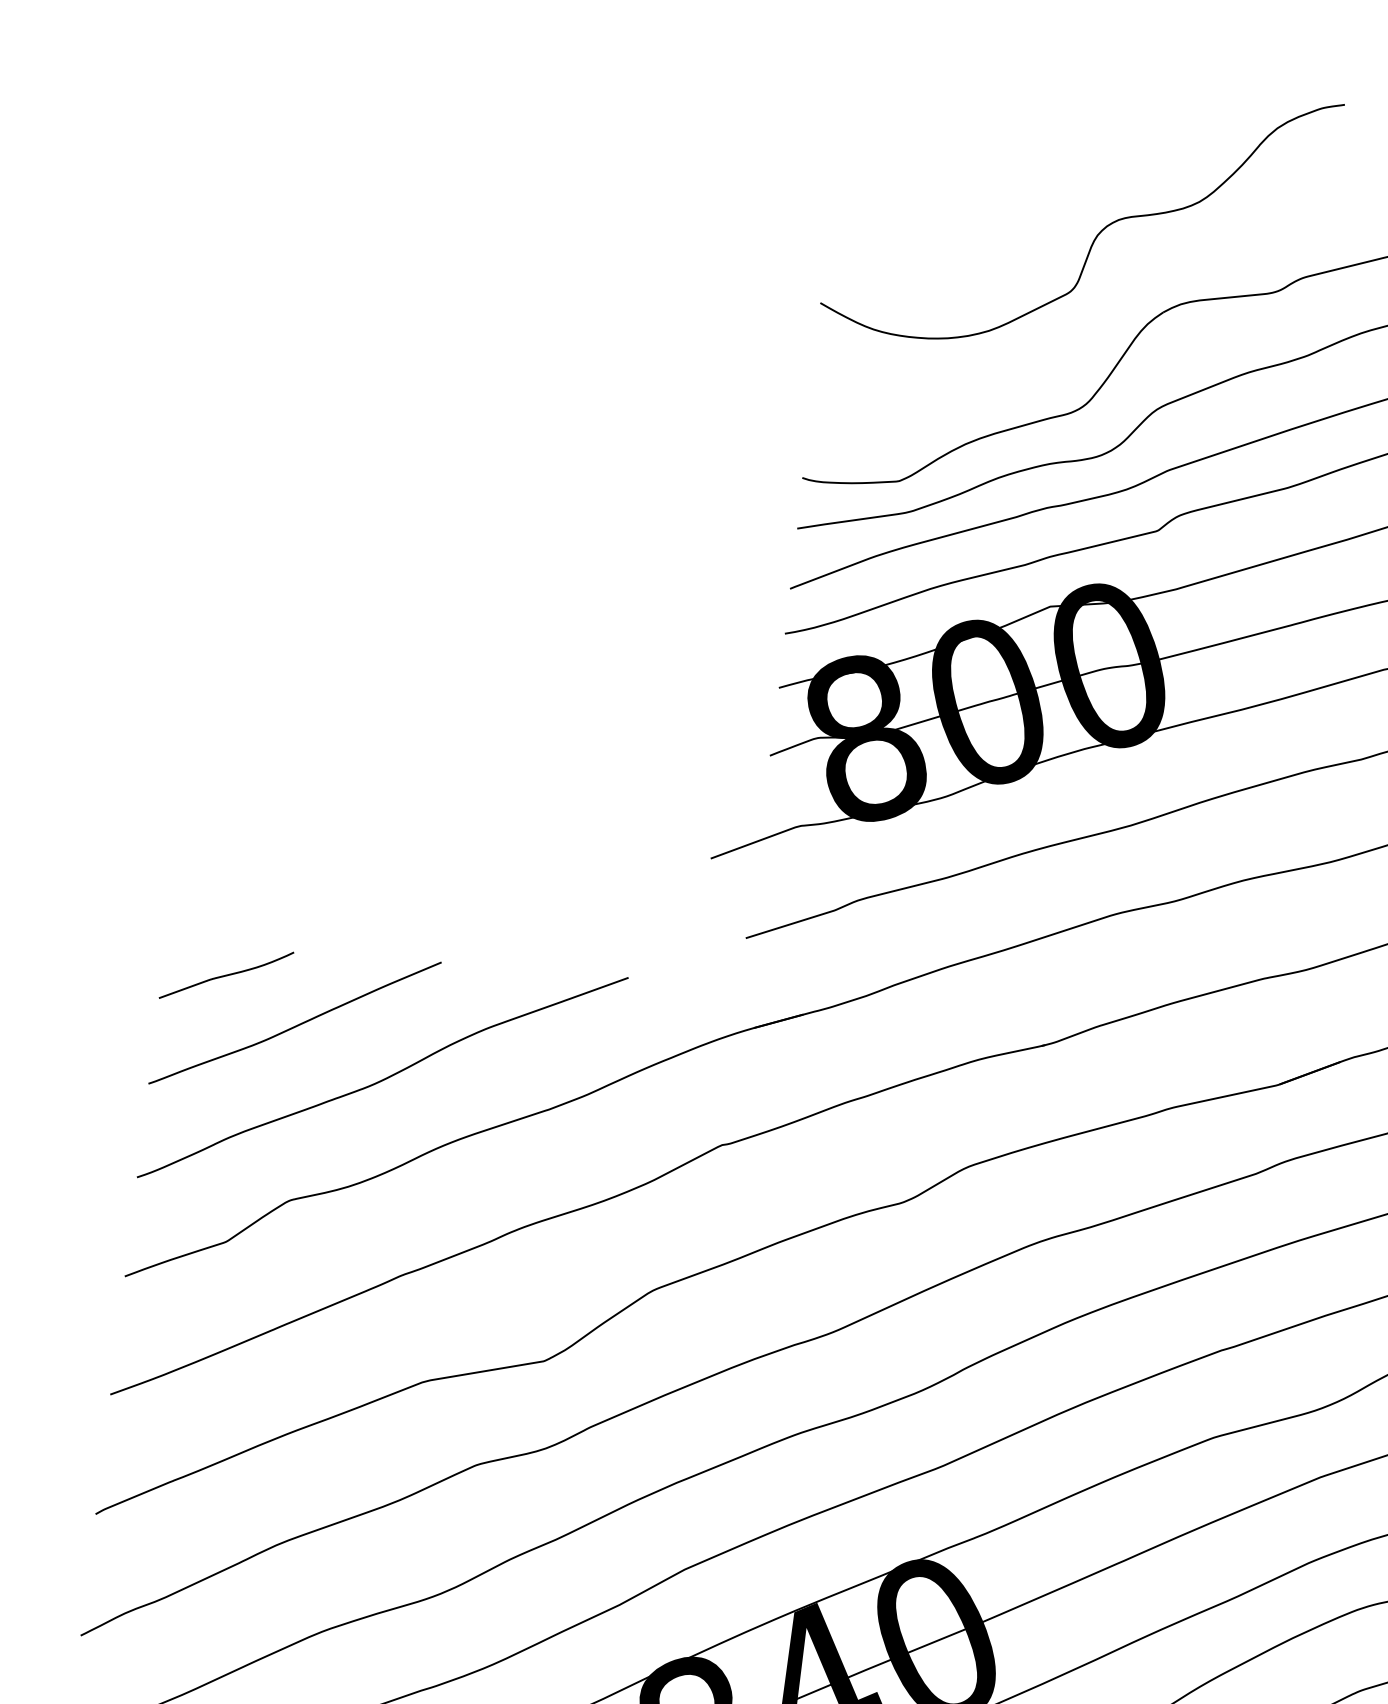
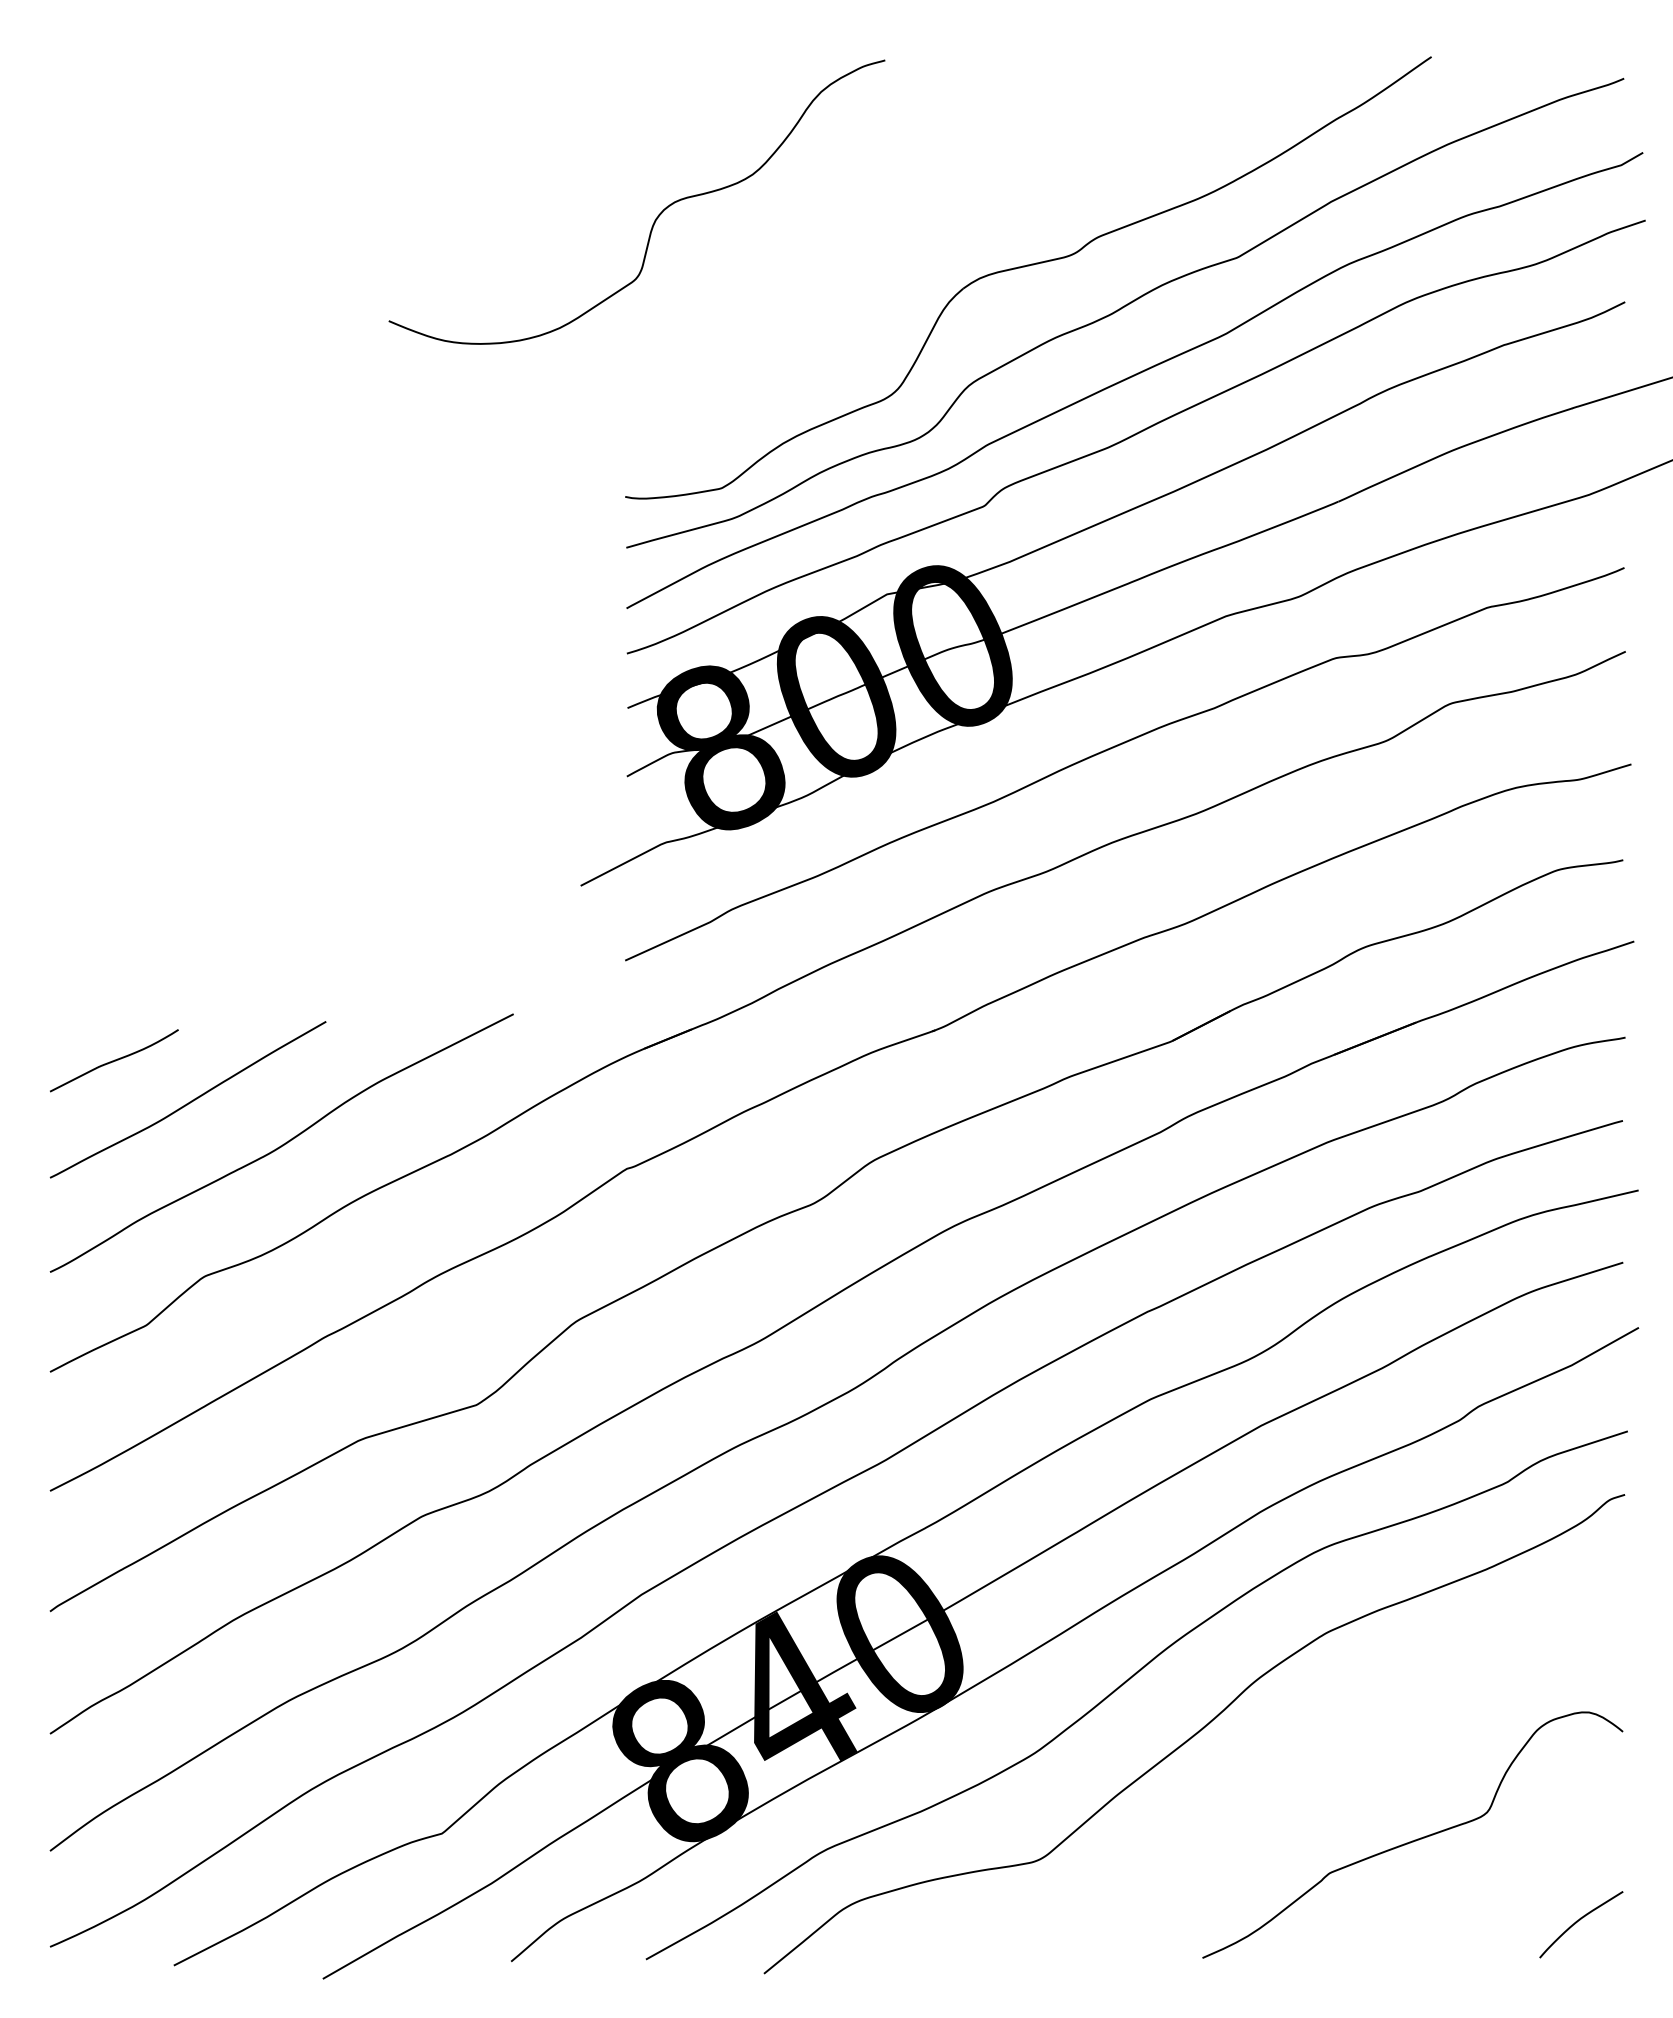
curve: (1097, 233) -> (655, 218), moved

